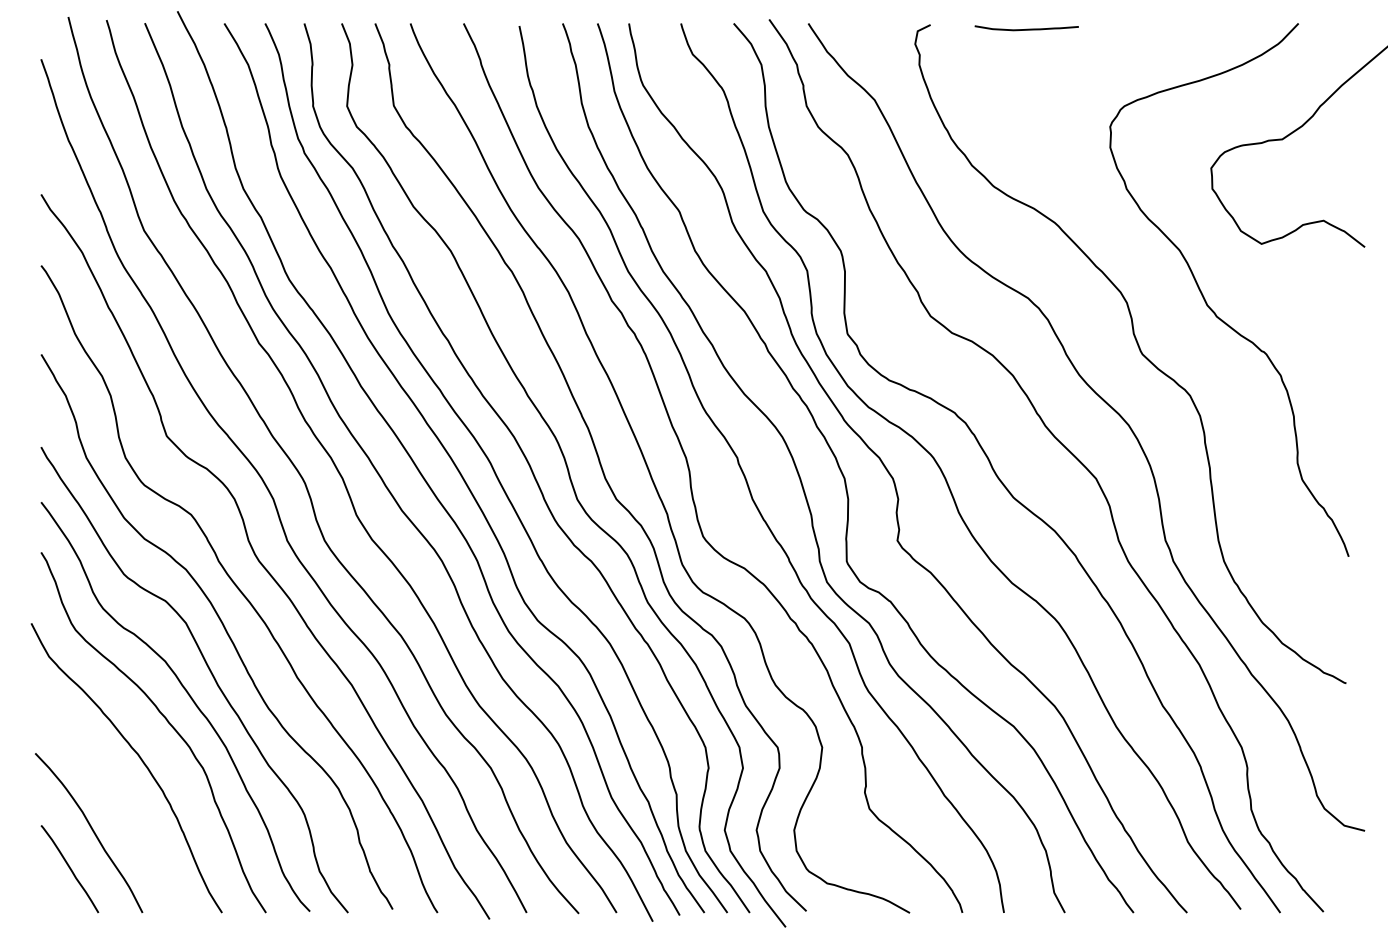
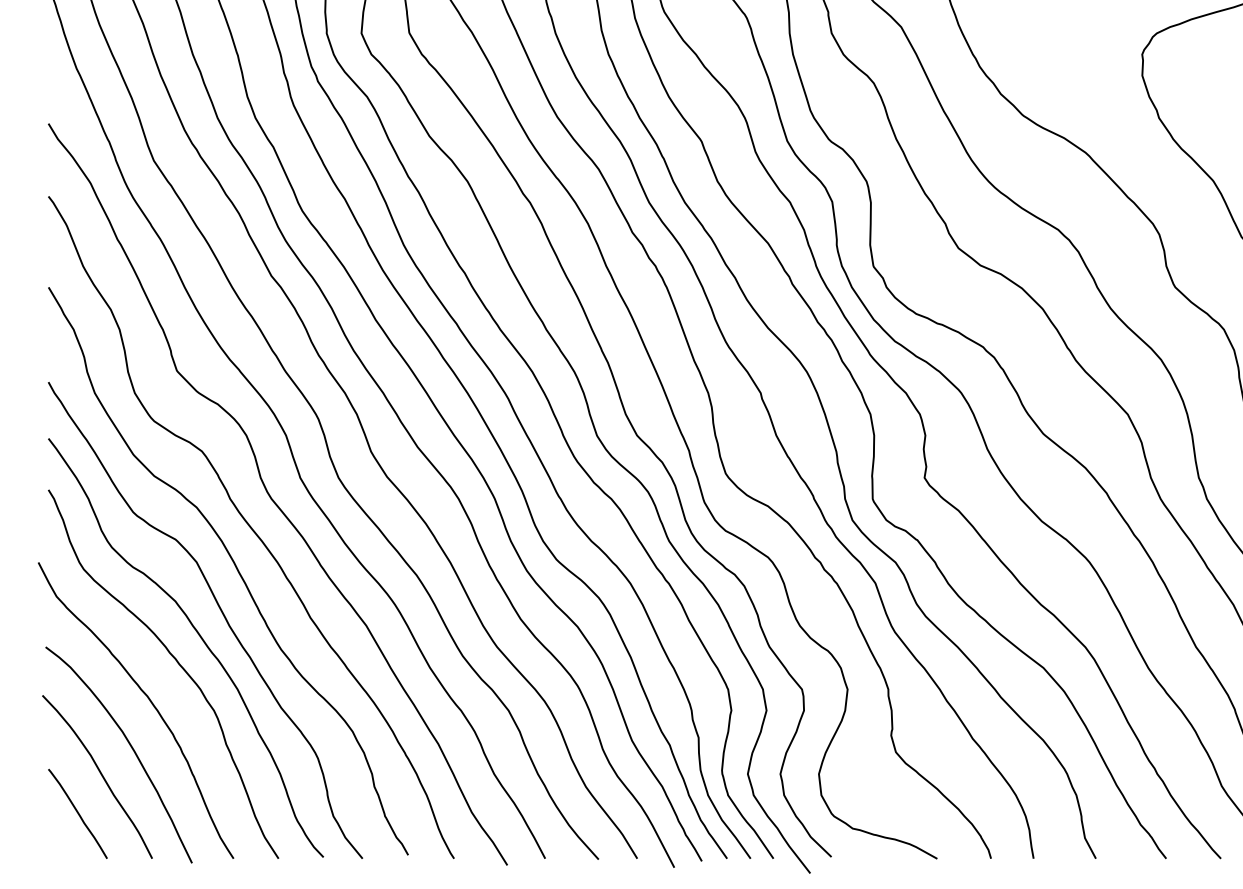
curve: (121, 804) -> (130, 747), added

